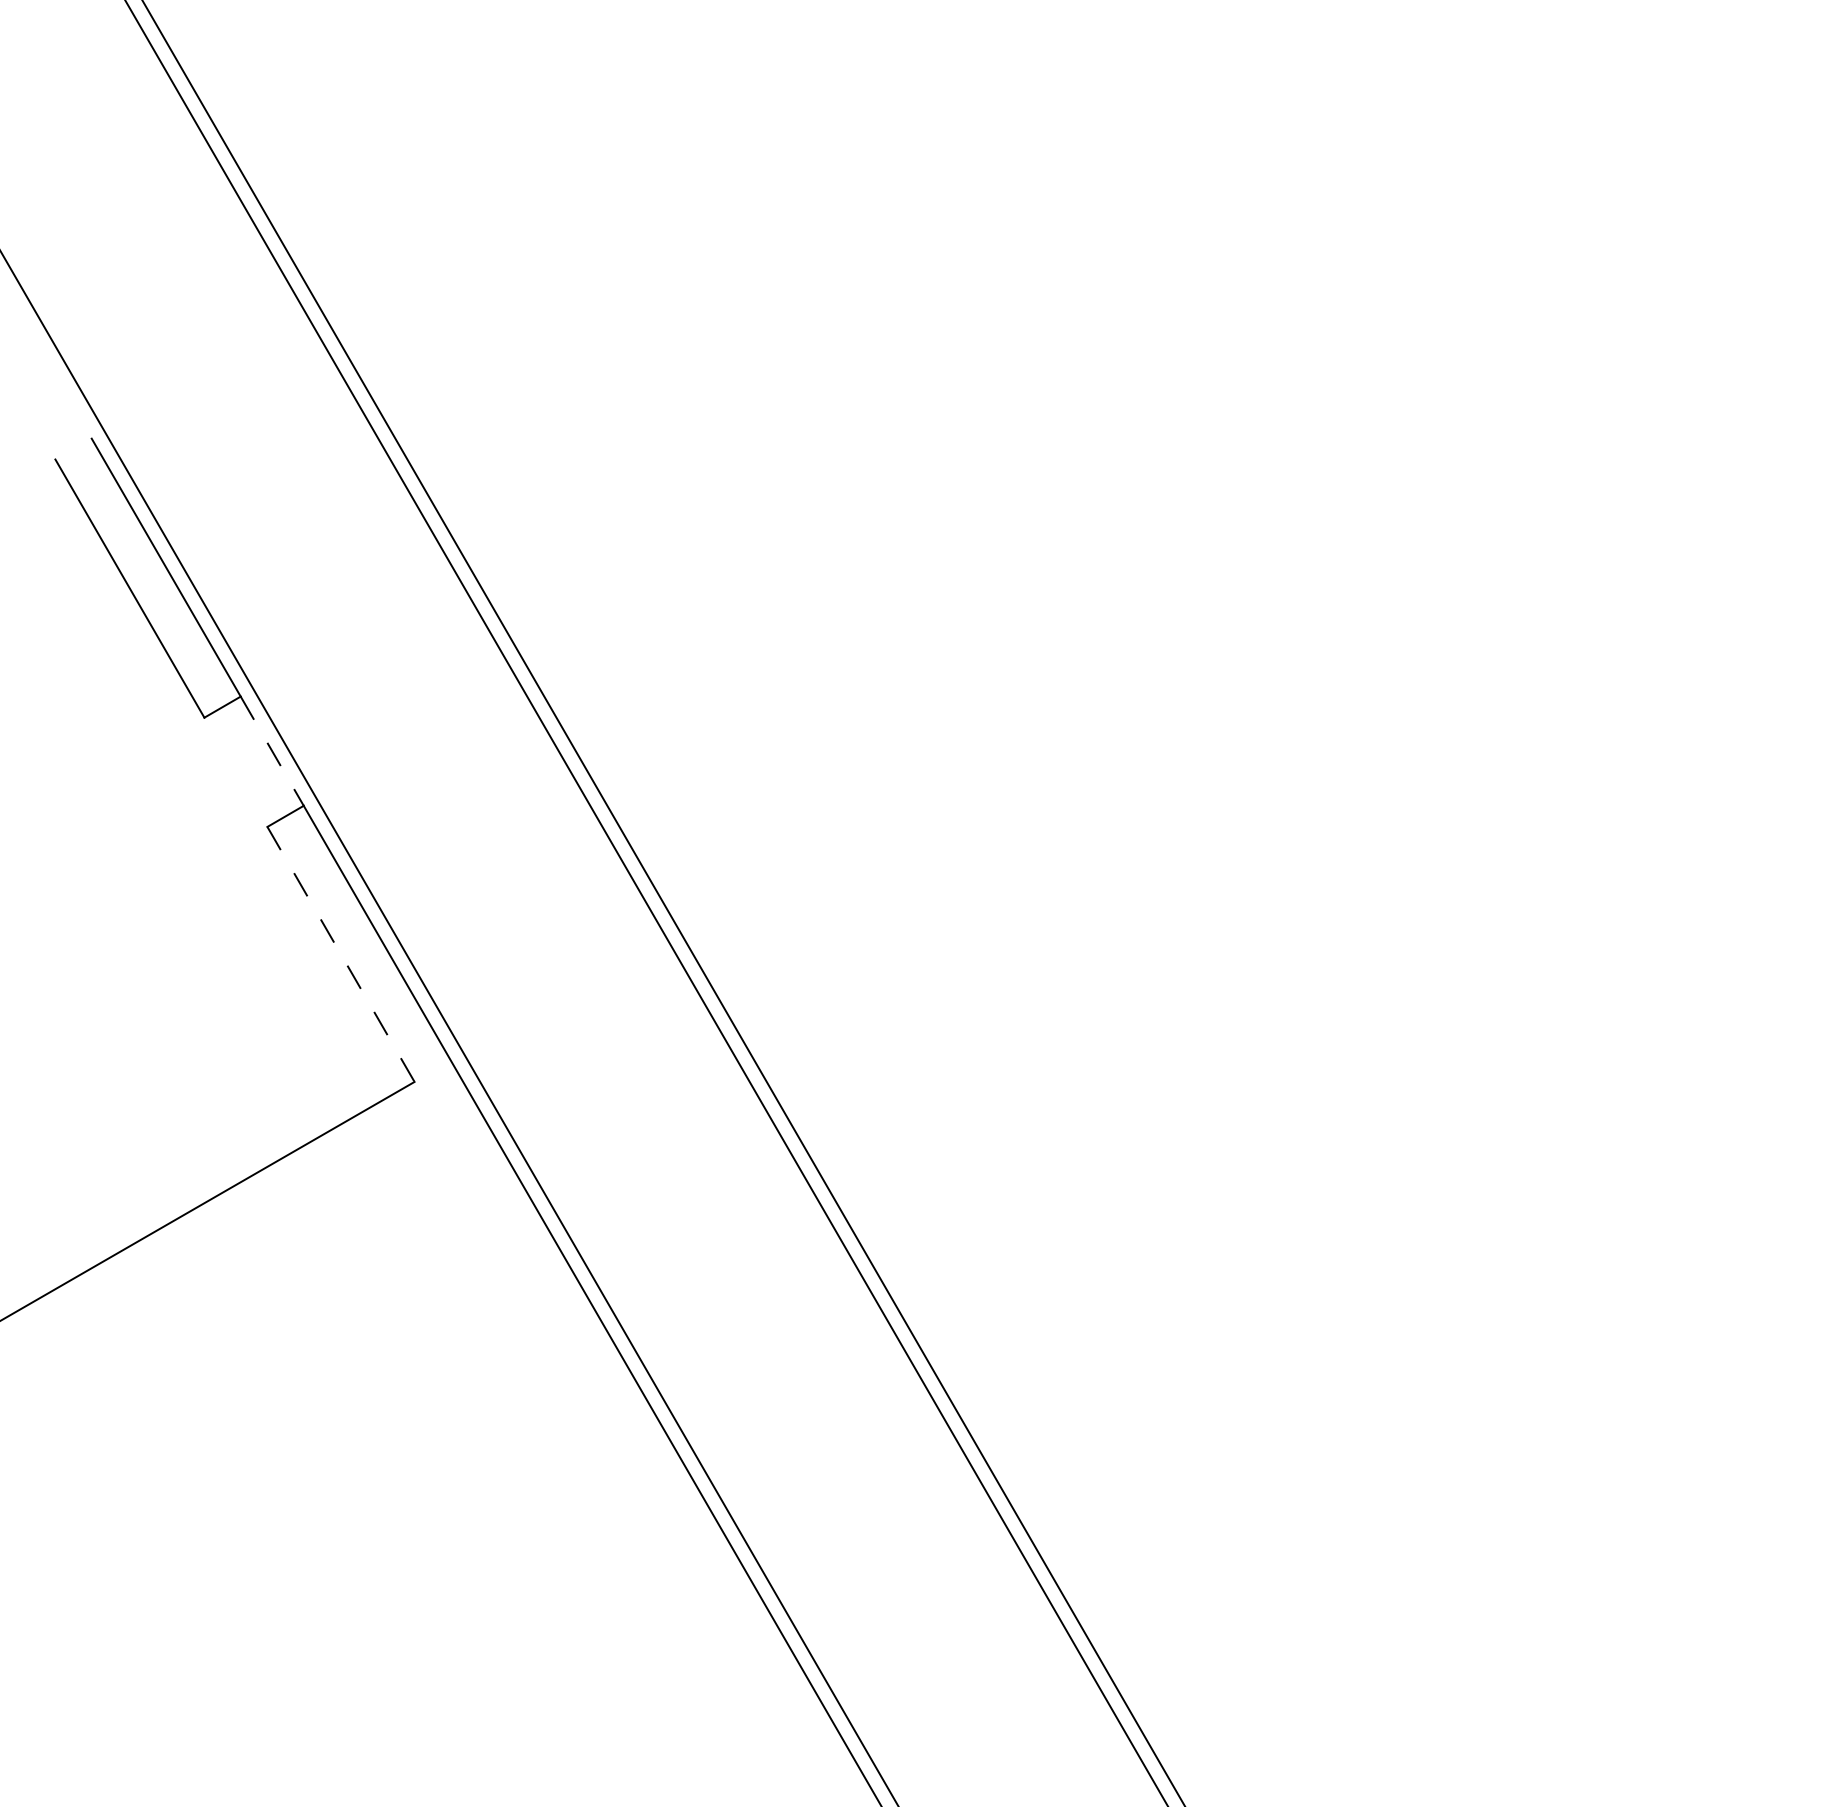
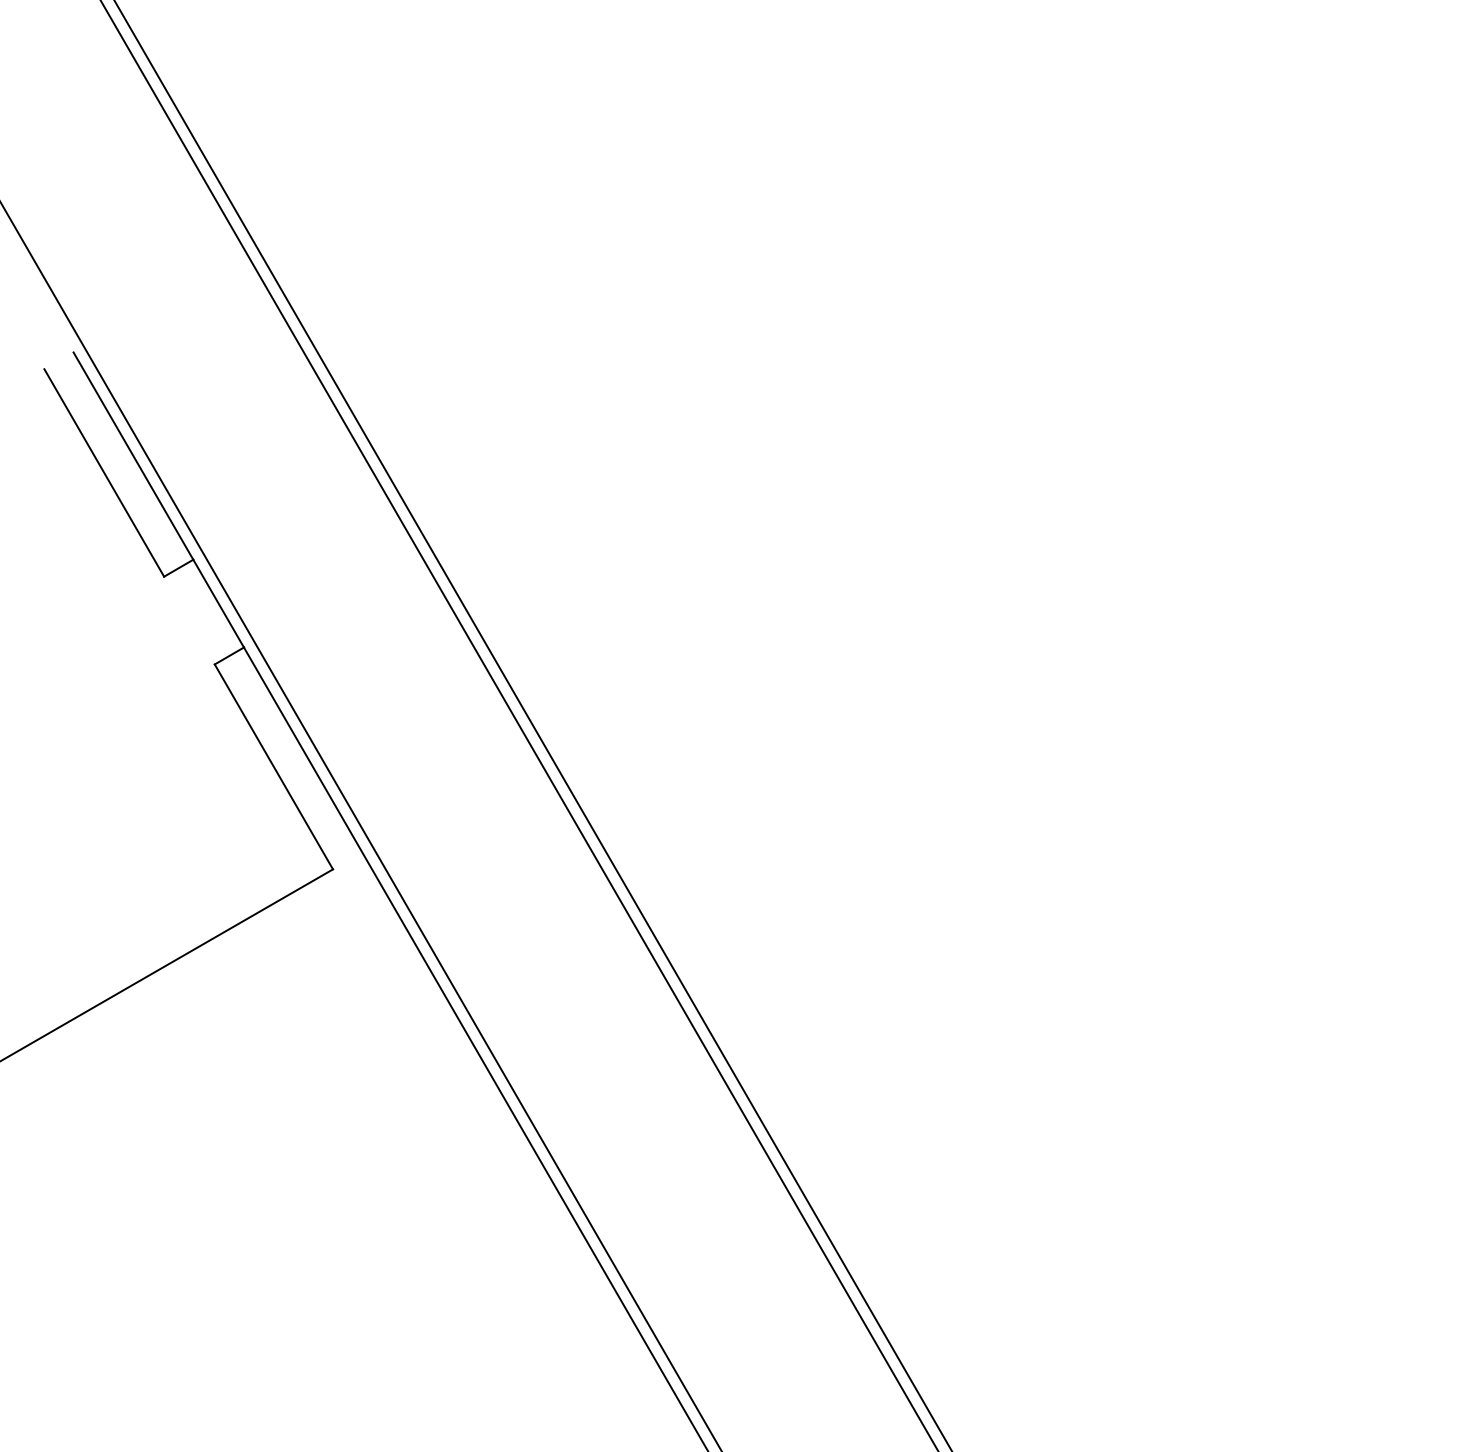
line: (272, 751) -> (218, 603), dashed -> solid
line: (341, 955) -> (274, 767), dashed -> solid

